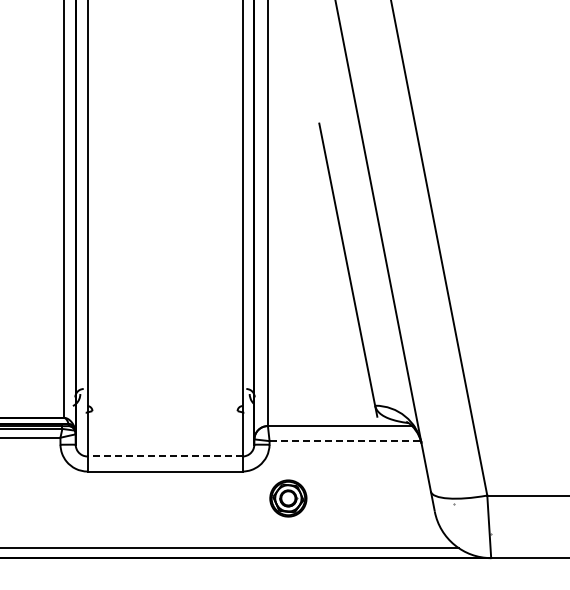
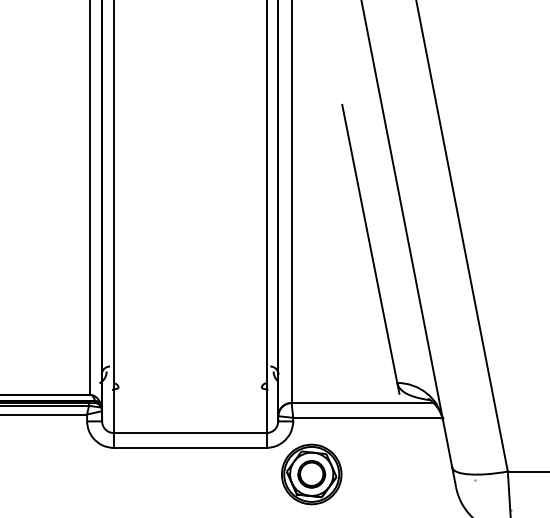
line: (345, 441) -> (368, 418), dashed -> solid
line: (165, 456) -> (190, 433), dashed -> solid
part: (288, 498) -> (311, 474), size x1.67

